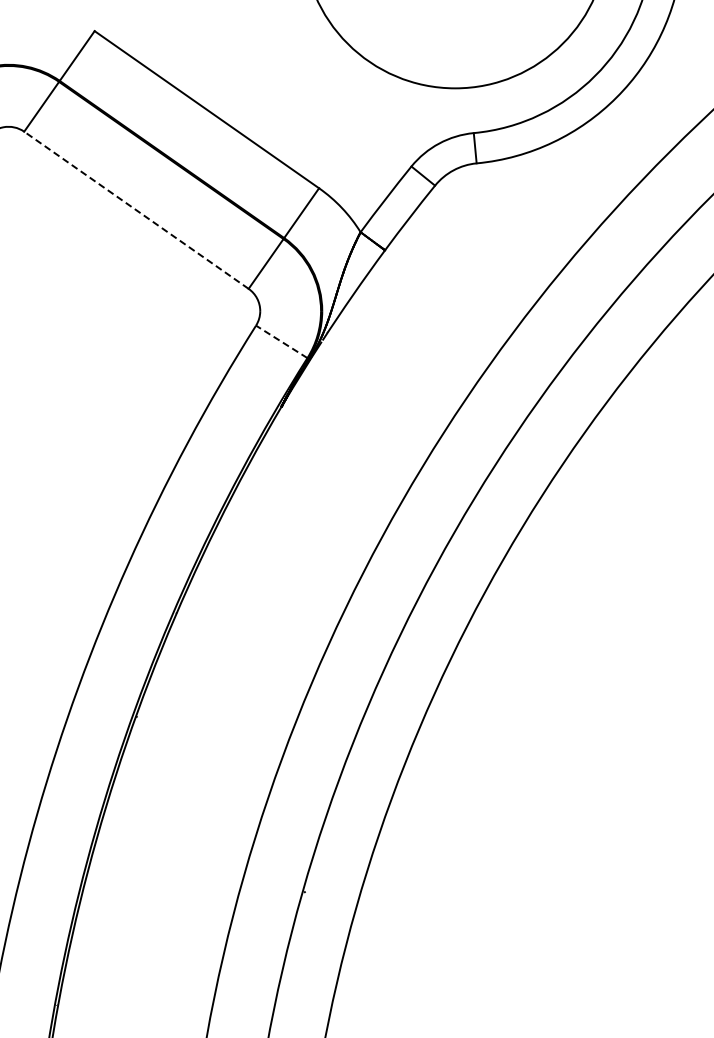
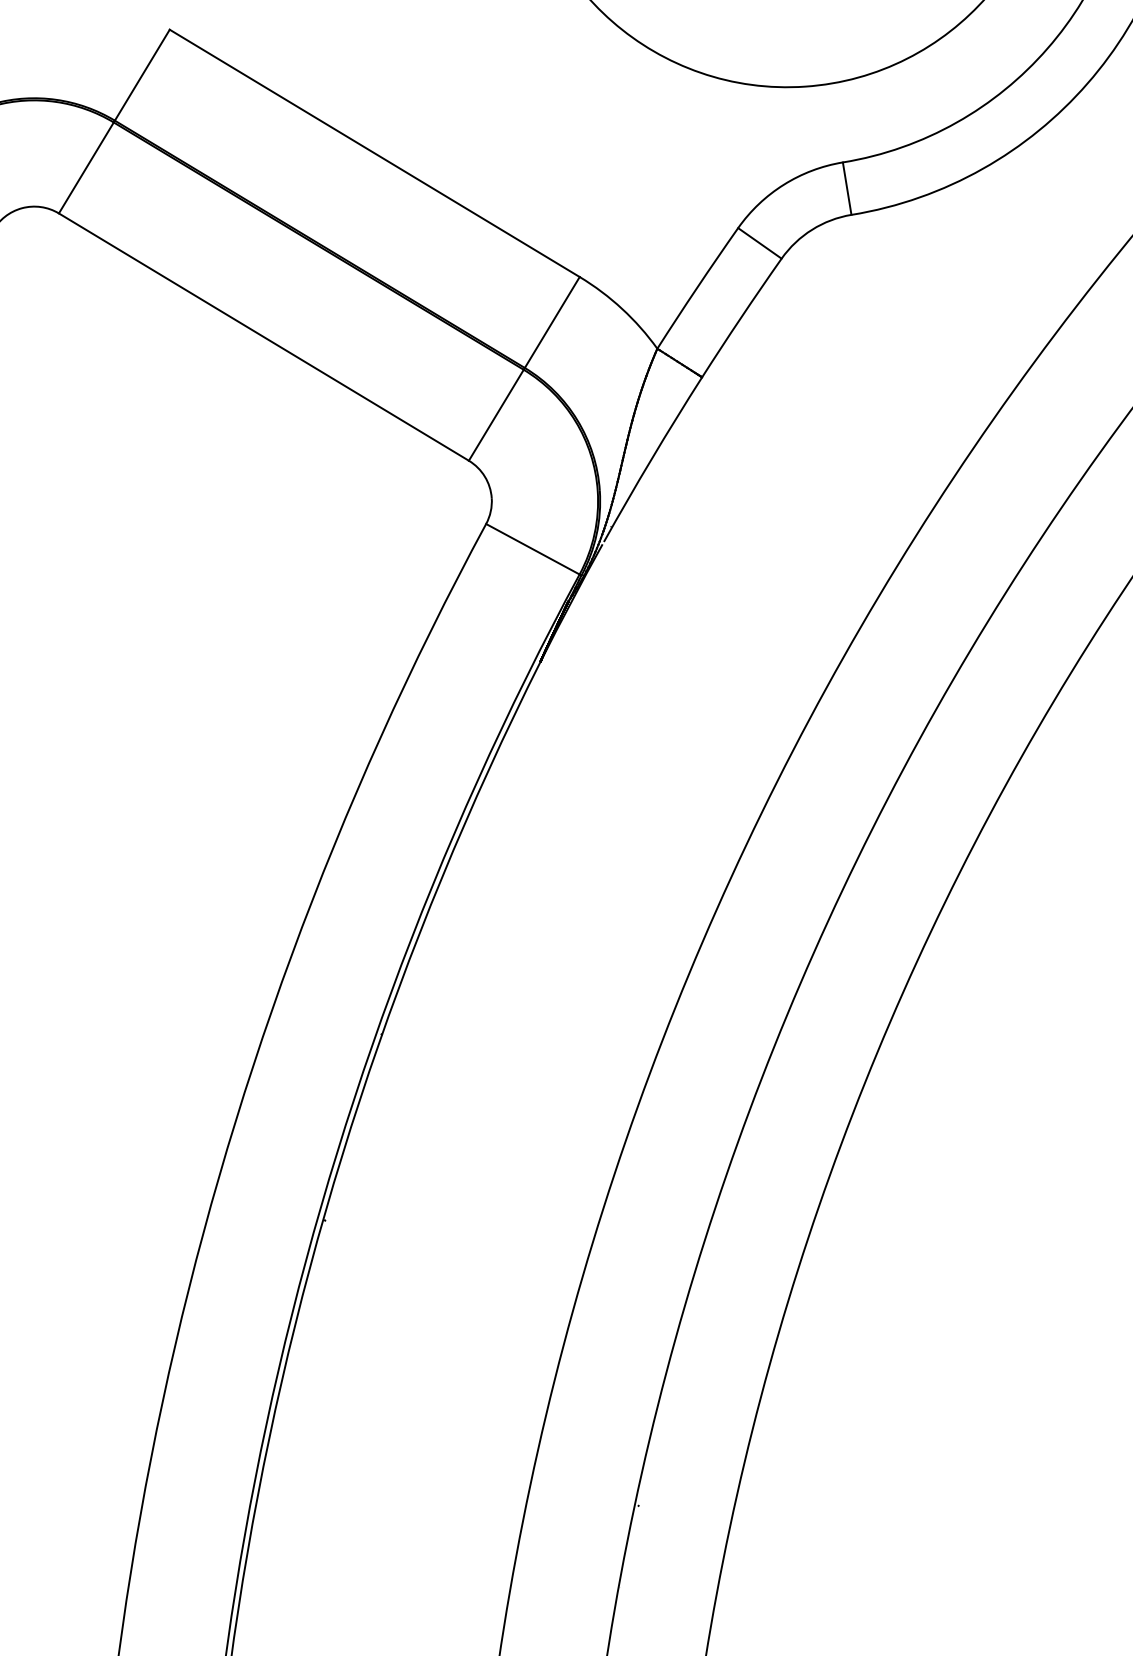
line: (136, 210) -> (264, 337), dashed -> solid
line: (281, 341) -> (532, 548), dashed -> solid

